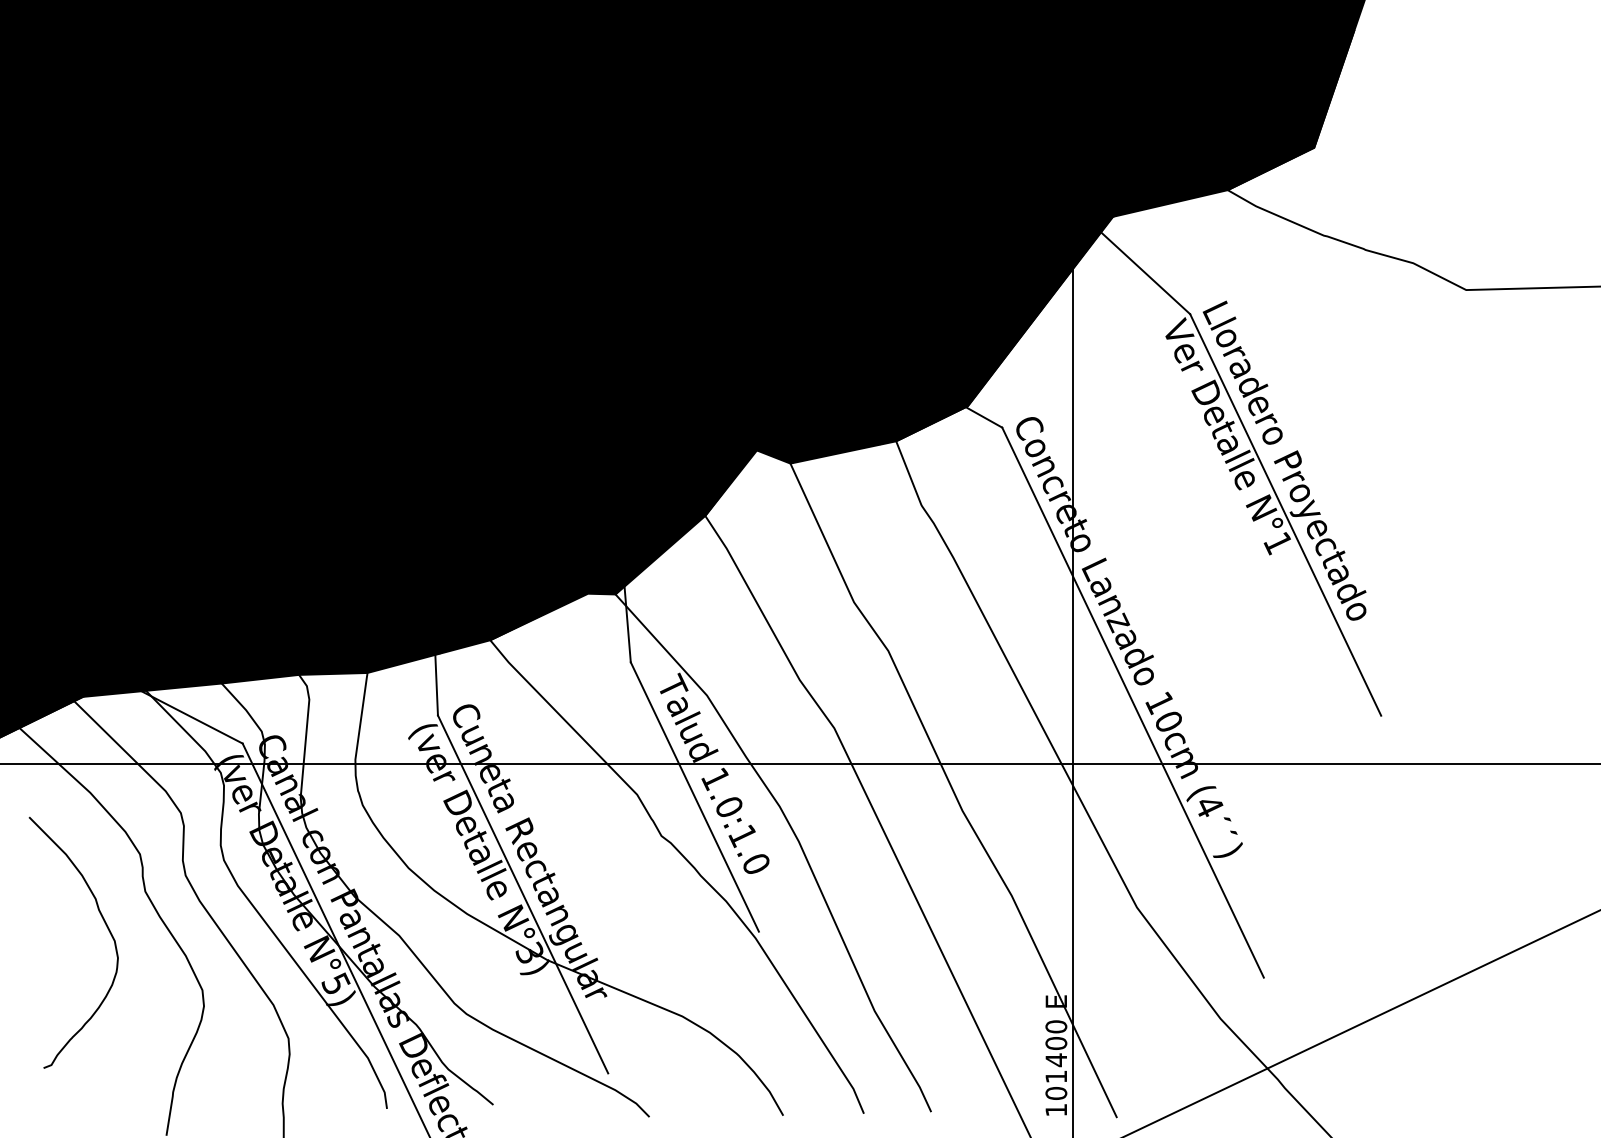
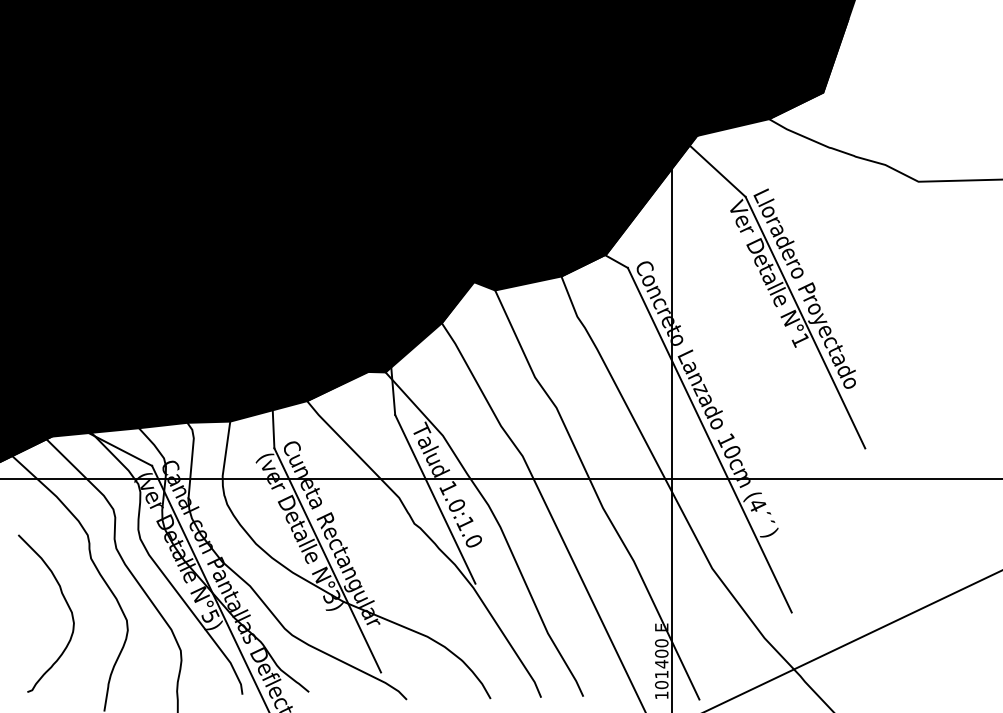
curve: (106, 928) -> (66, 604), moved

